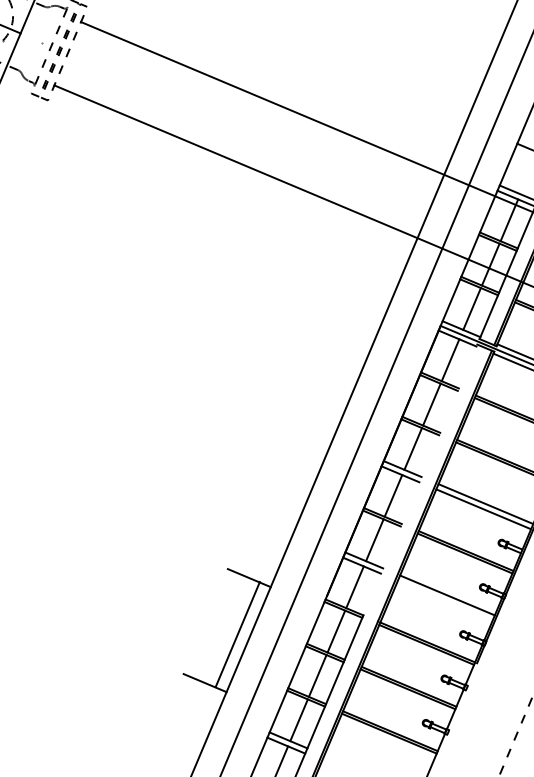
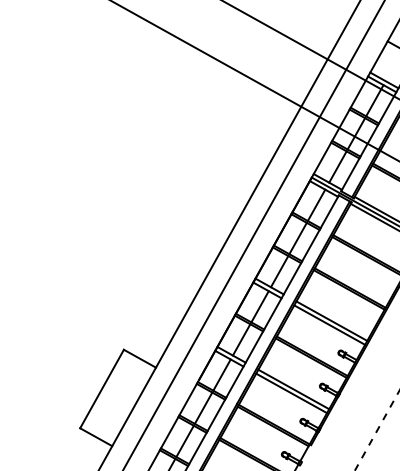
line: (420, 479) -> (282, 296), added
line: (444, 600) -> (291, 393), added
line: (237, 634) -> (101, 388), moved

